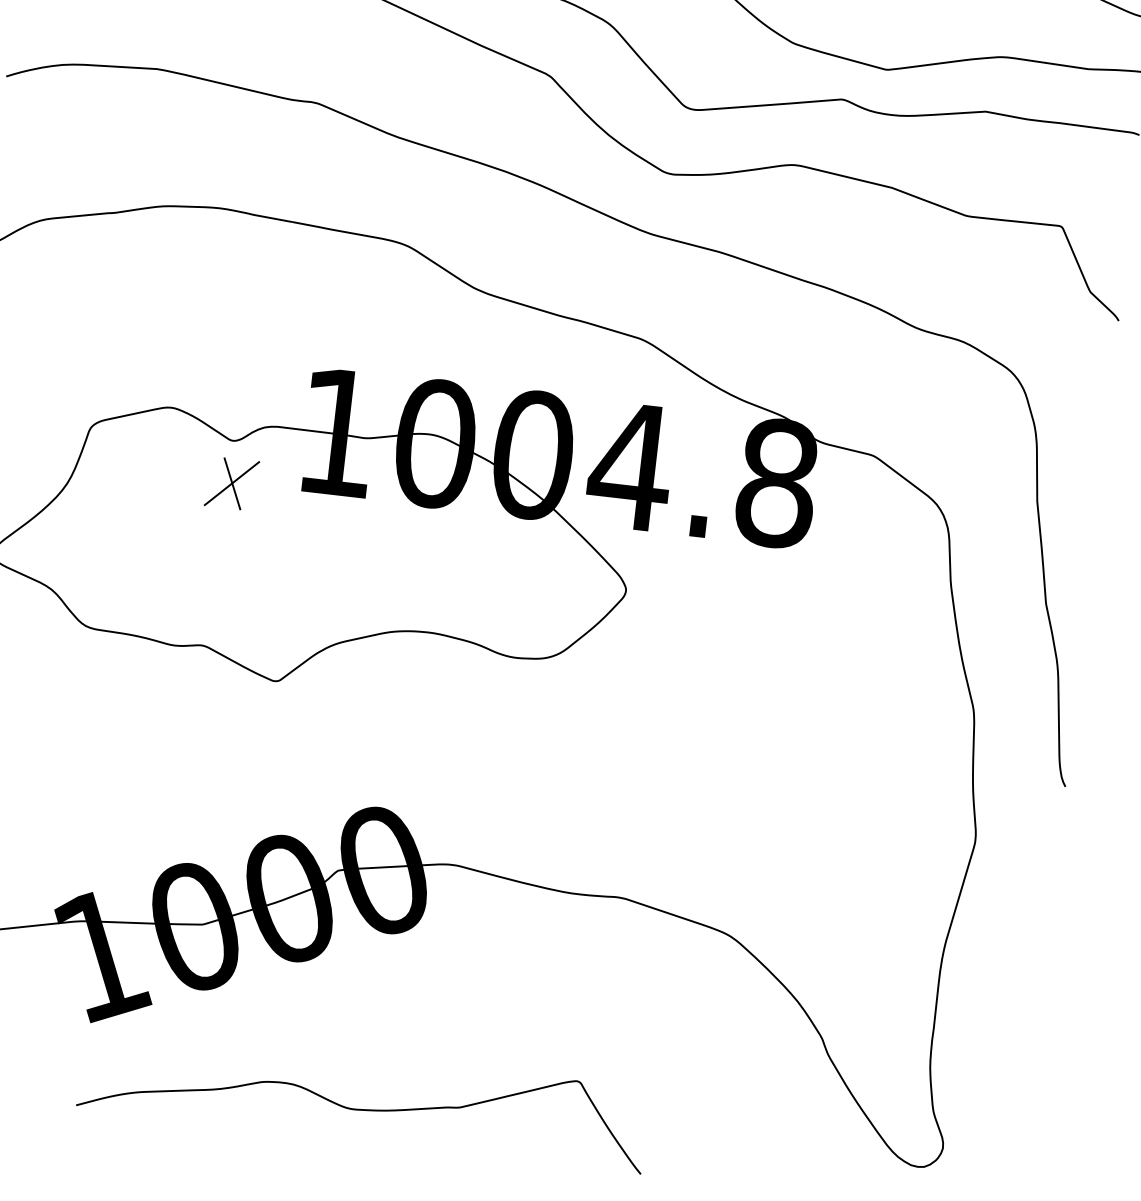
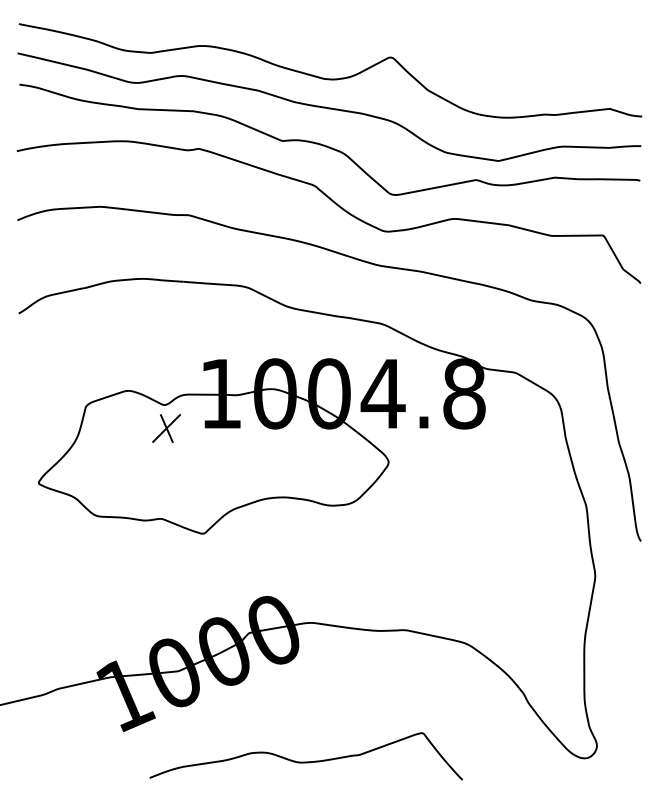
curve: (360, 1108) -> (305, 761), moved

